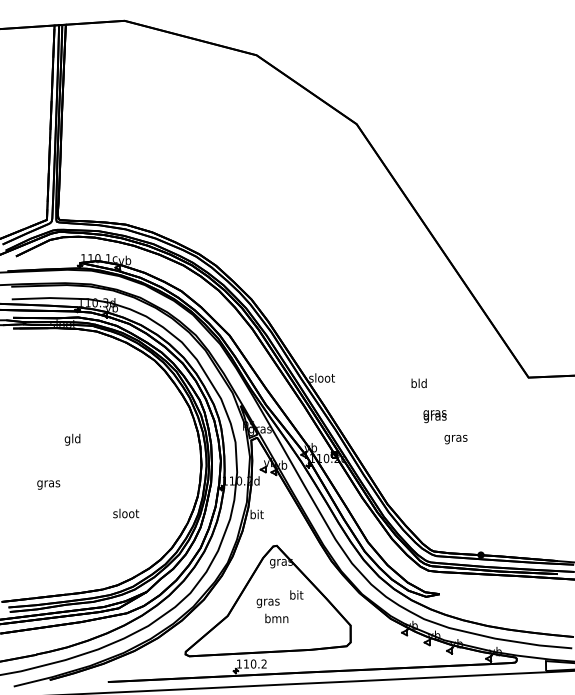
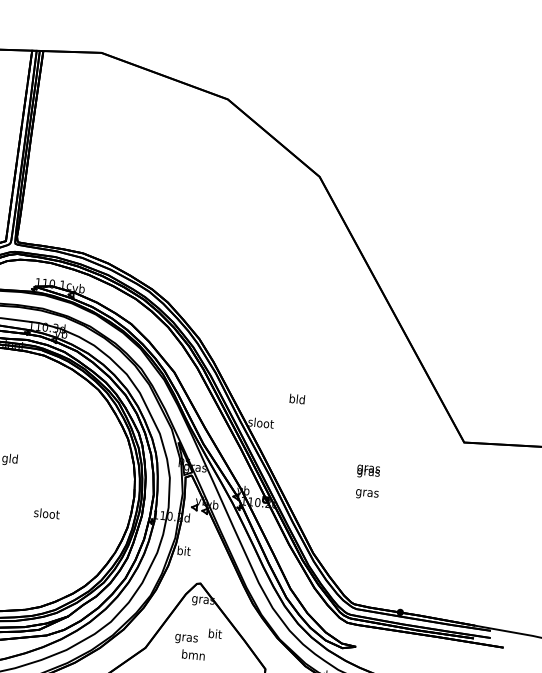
text: (418, 383) -> (296, 399), moved
text: (455, 439) -> (366, 494), moved
text: (126, 513) -> (47, 513), moved

